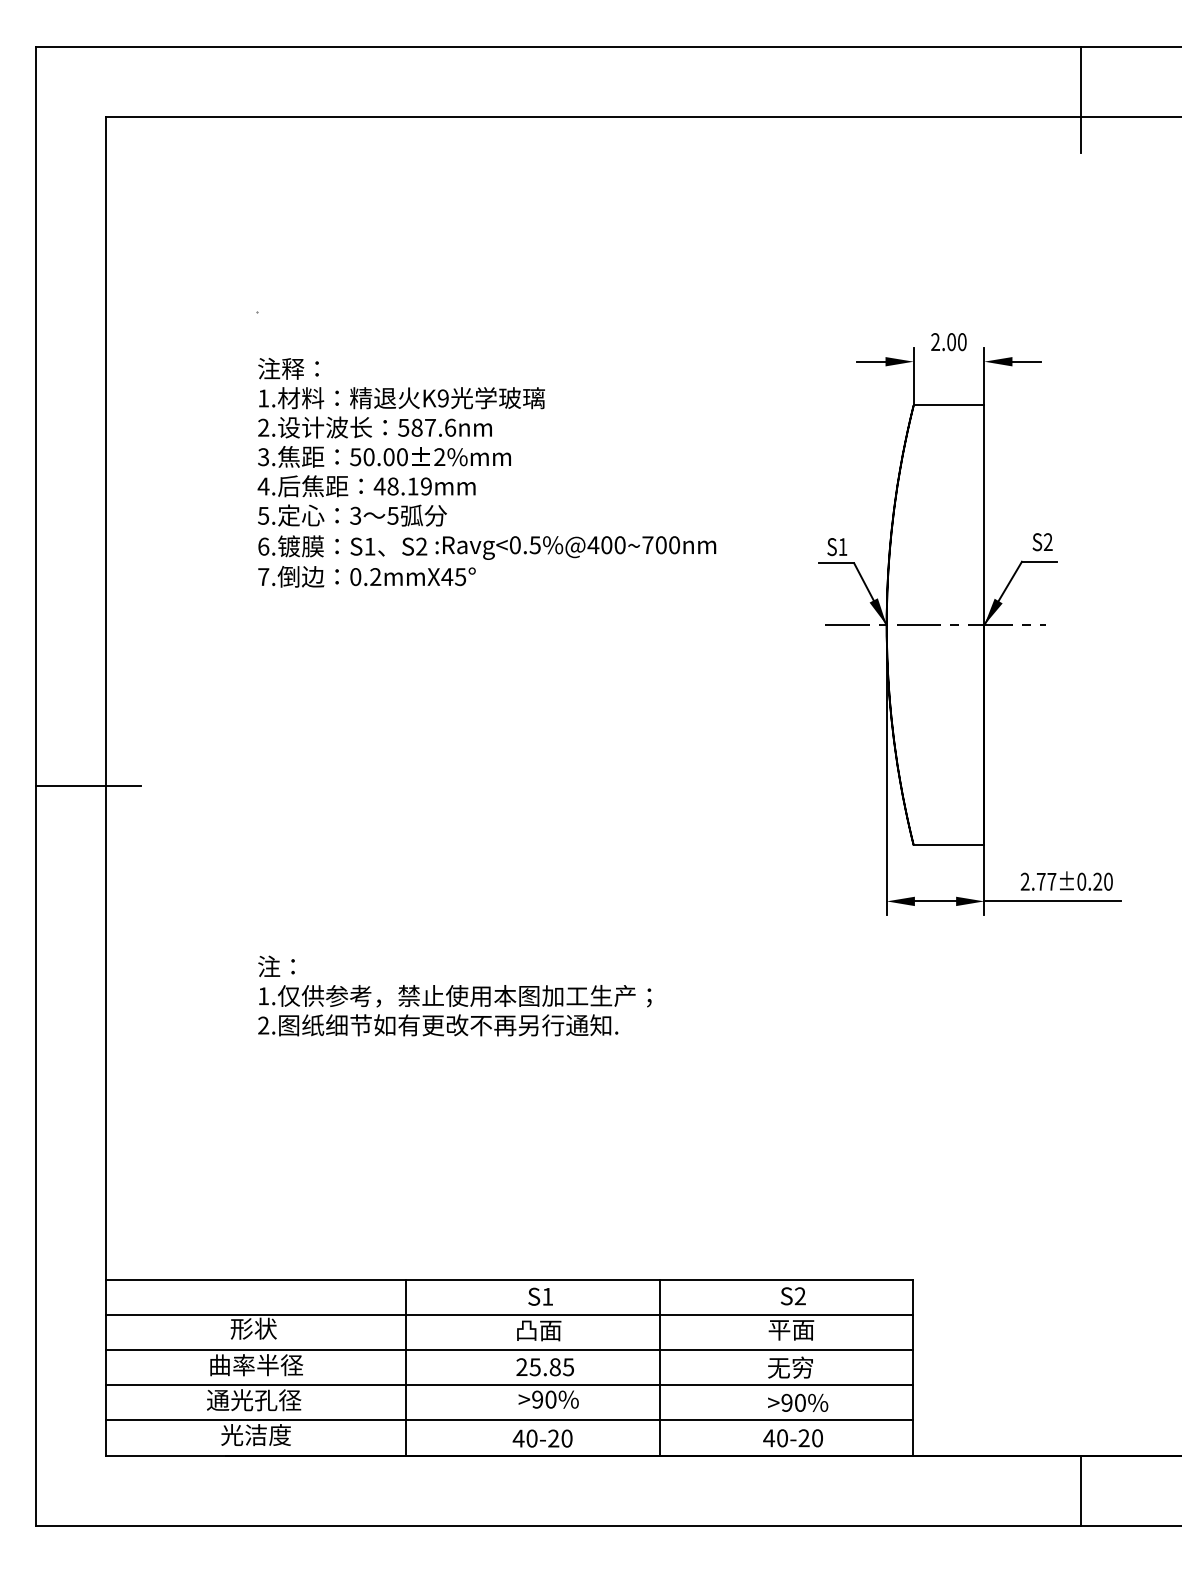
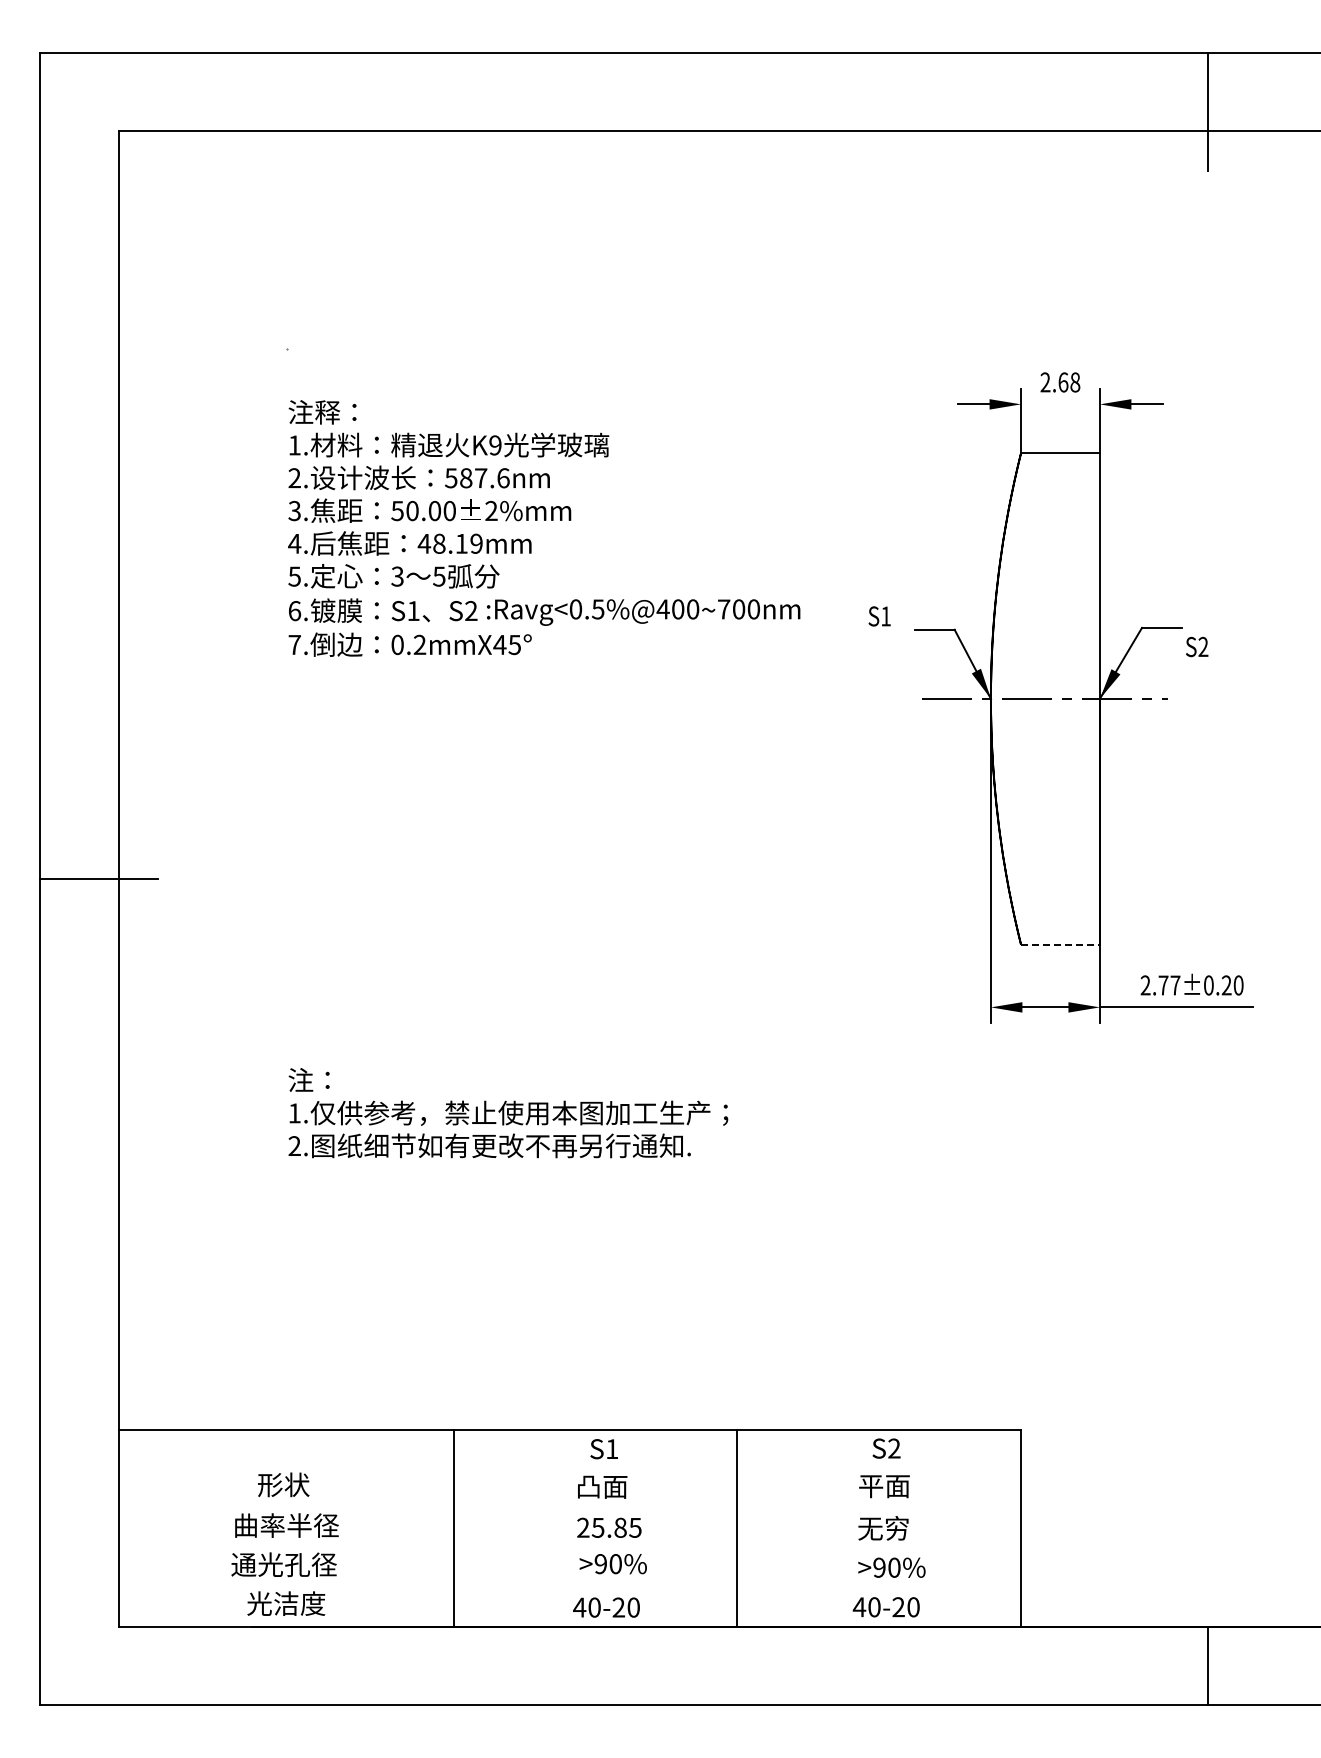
text: (957, 342) -> (1069, 382), 2.00 -> 2.68
text: (1042, 541) -> (1197, 646), moved
text: (837, 547) -> (879, 616), moved
line: (949, 845) -> (1061, 944), solid -> dashed
line: (509, 1314) -> (569, 1469), removed
line: (509, 1349) -> (569, 1508), removed
line: (509, 1384) -> (569, 1547), removed
line: (509, 1420) -> (569, 1587), removed

